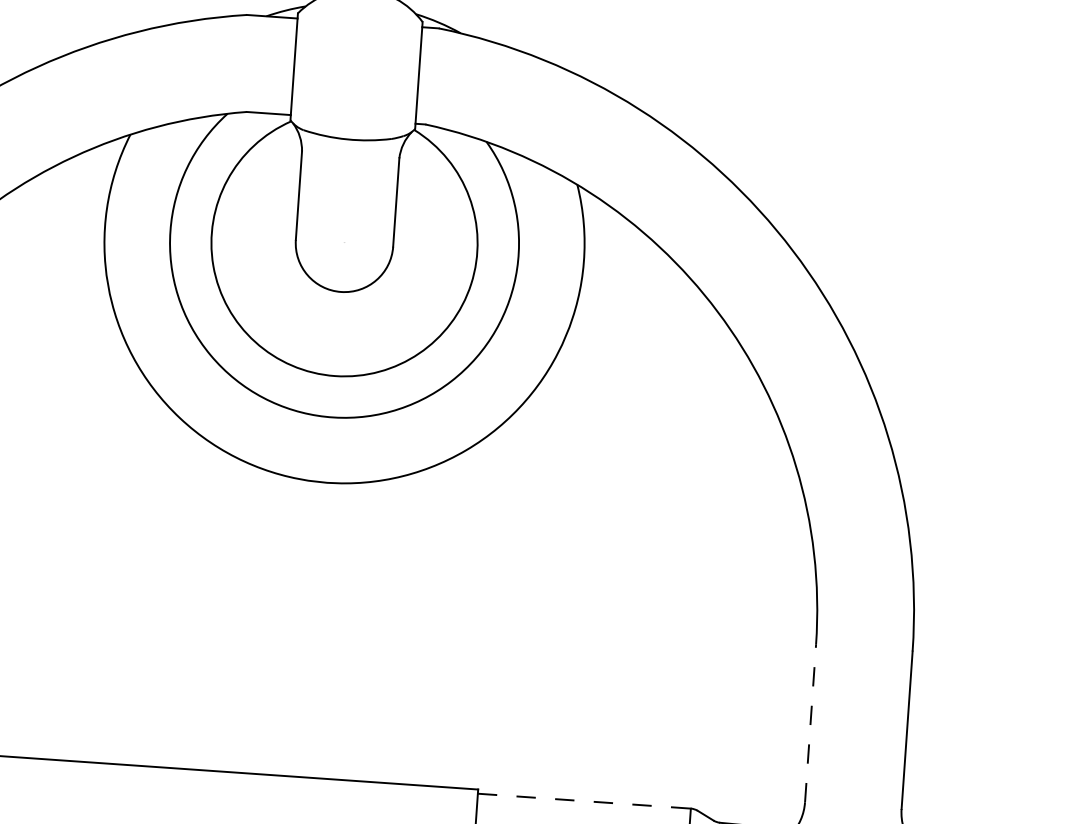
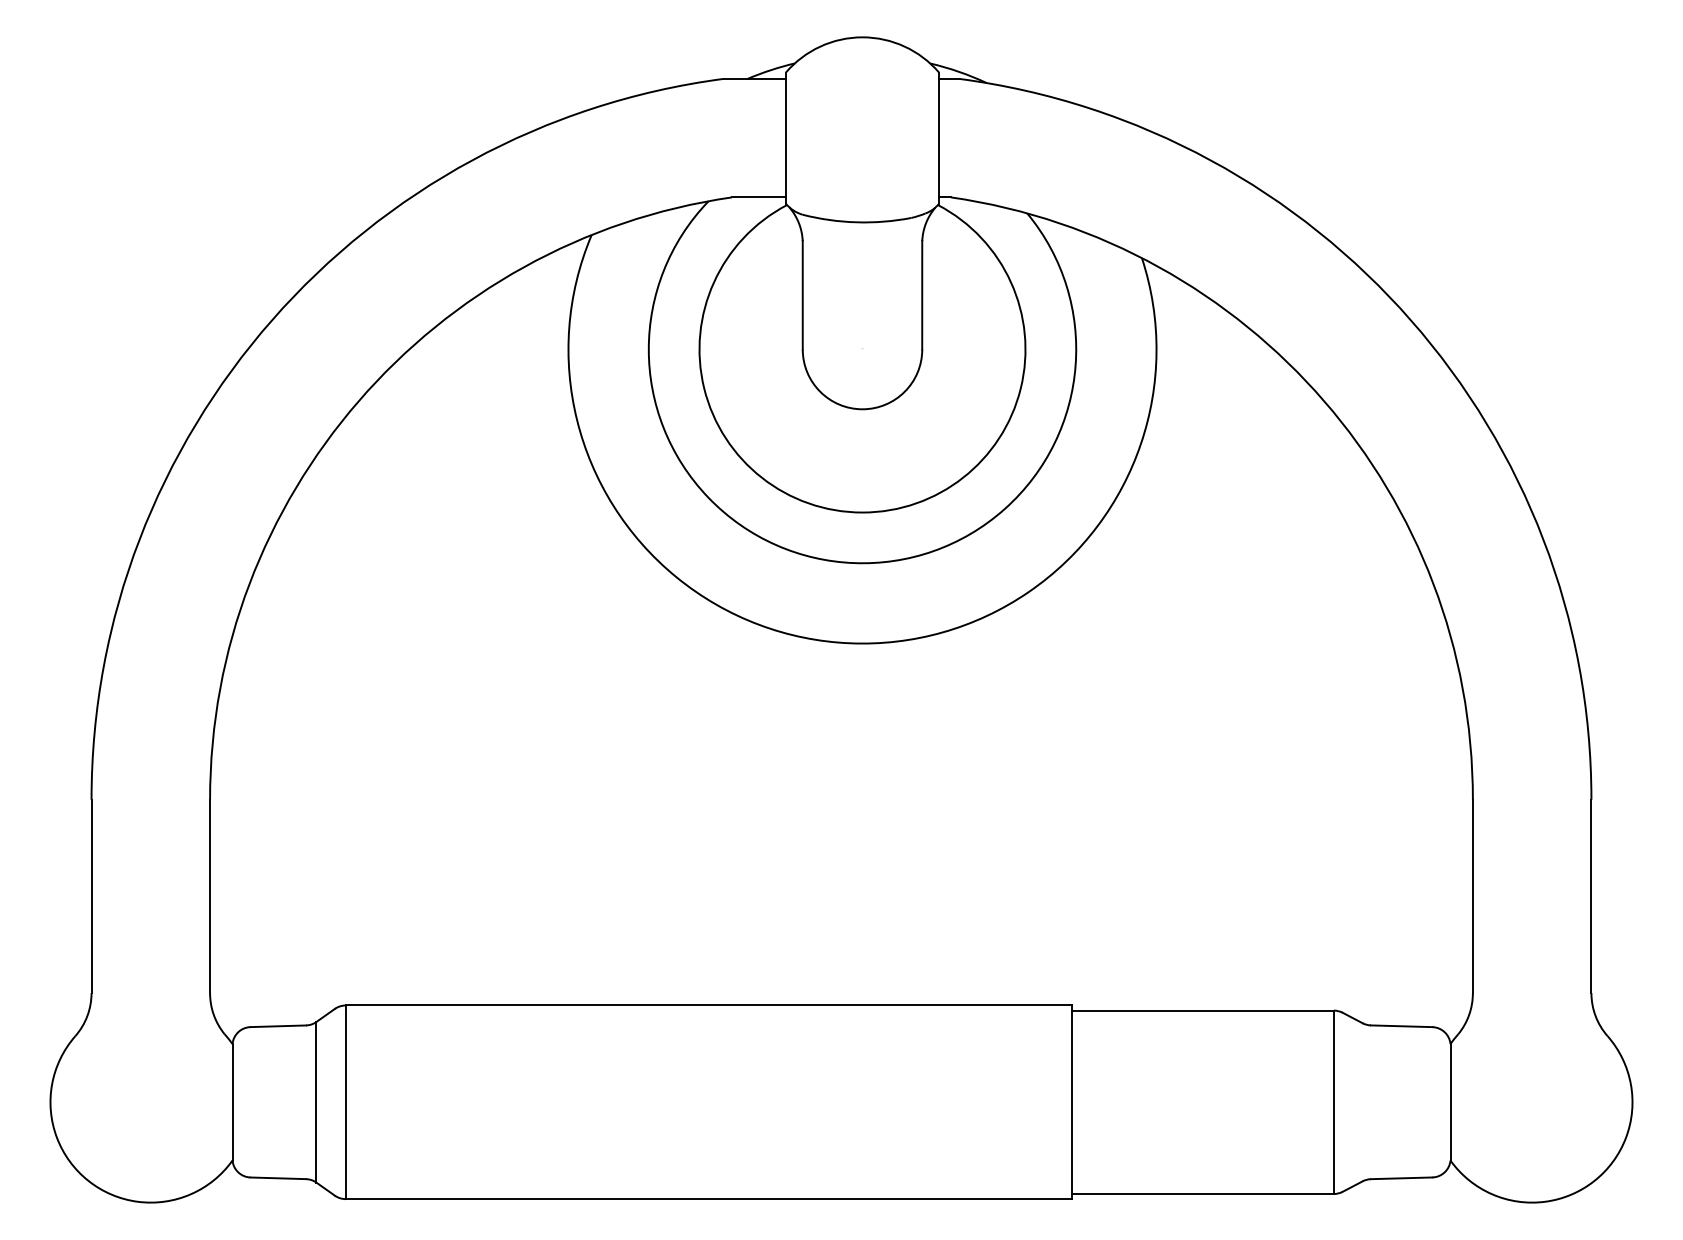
line: (810, 723) -> (1472, 896), dashed -> solid
line: (584, 801) -> (1203, 1010), dashed -> solid

